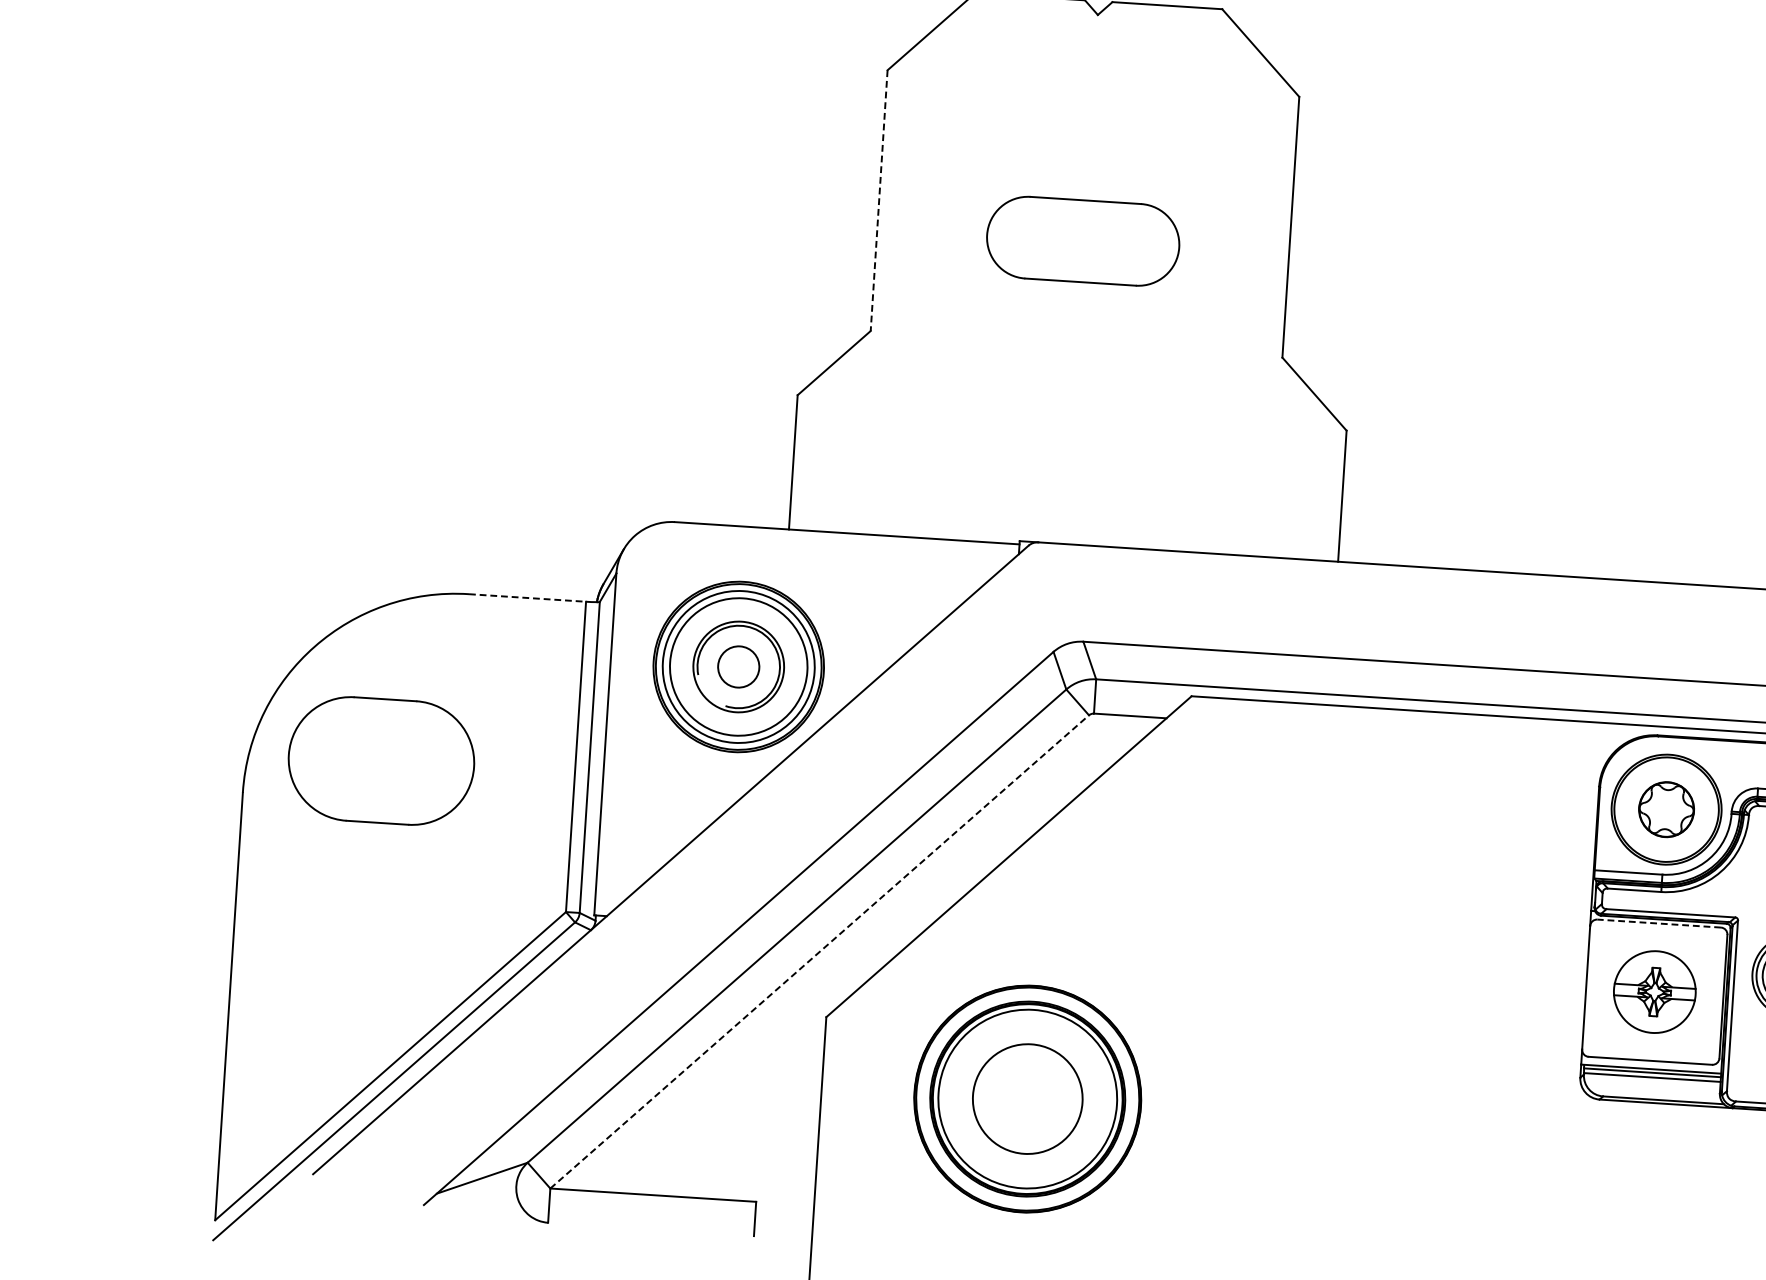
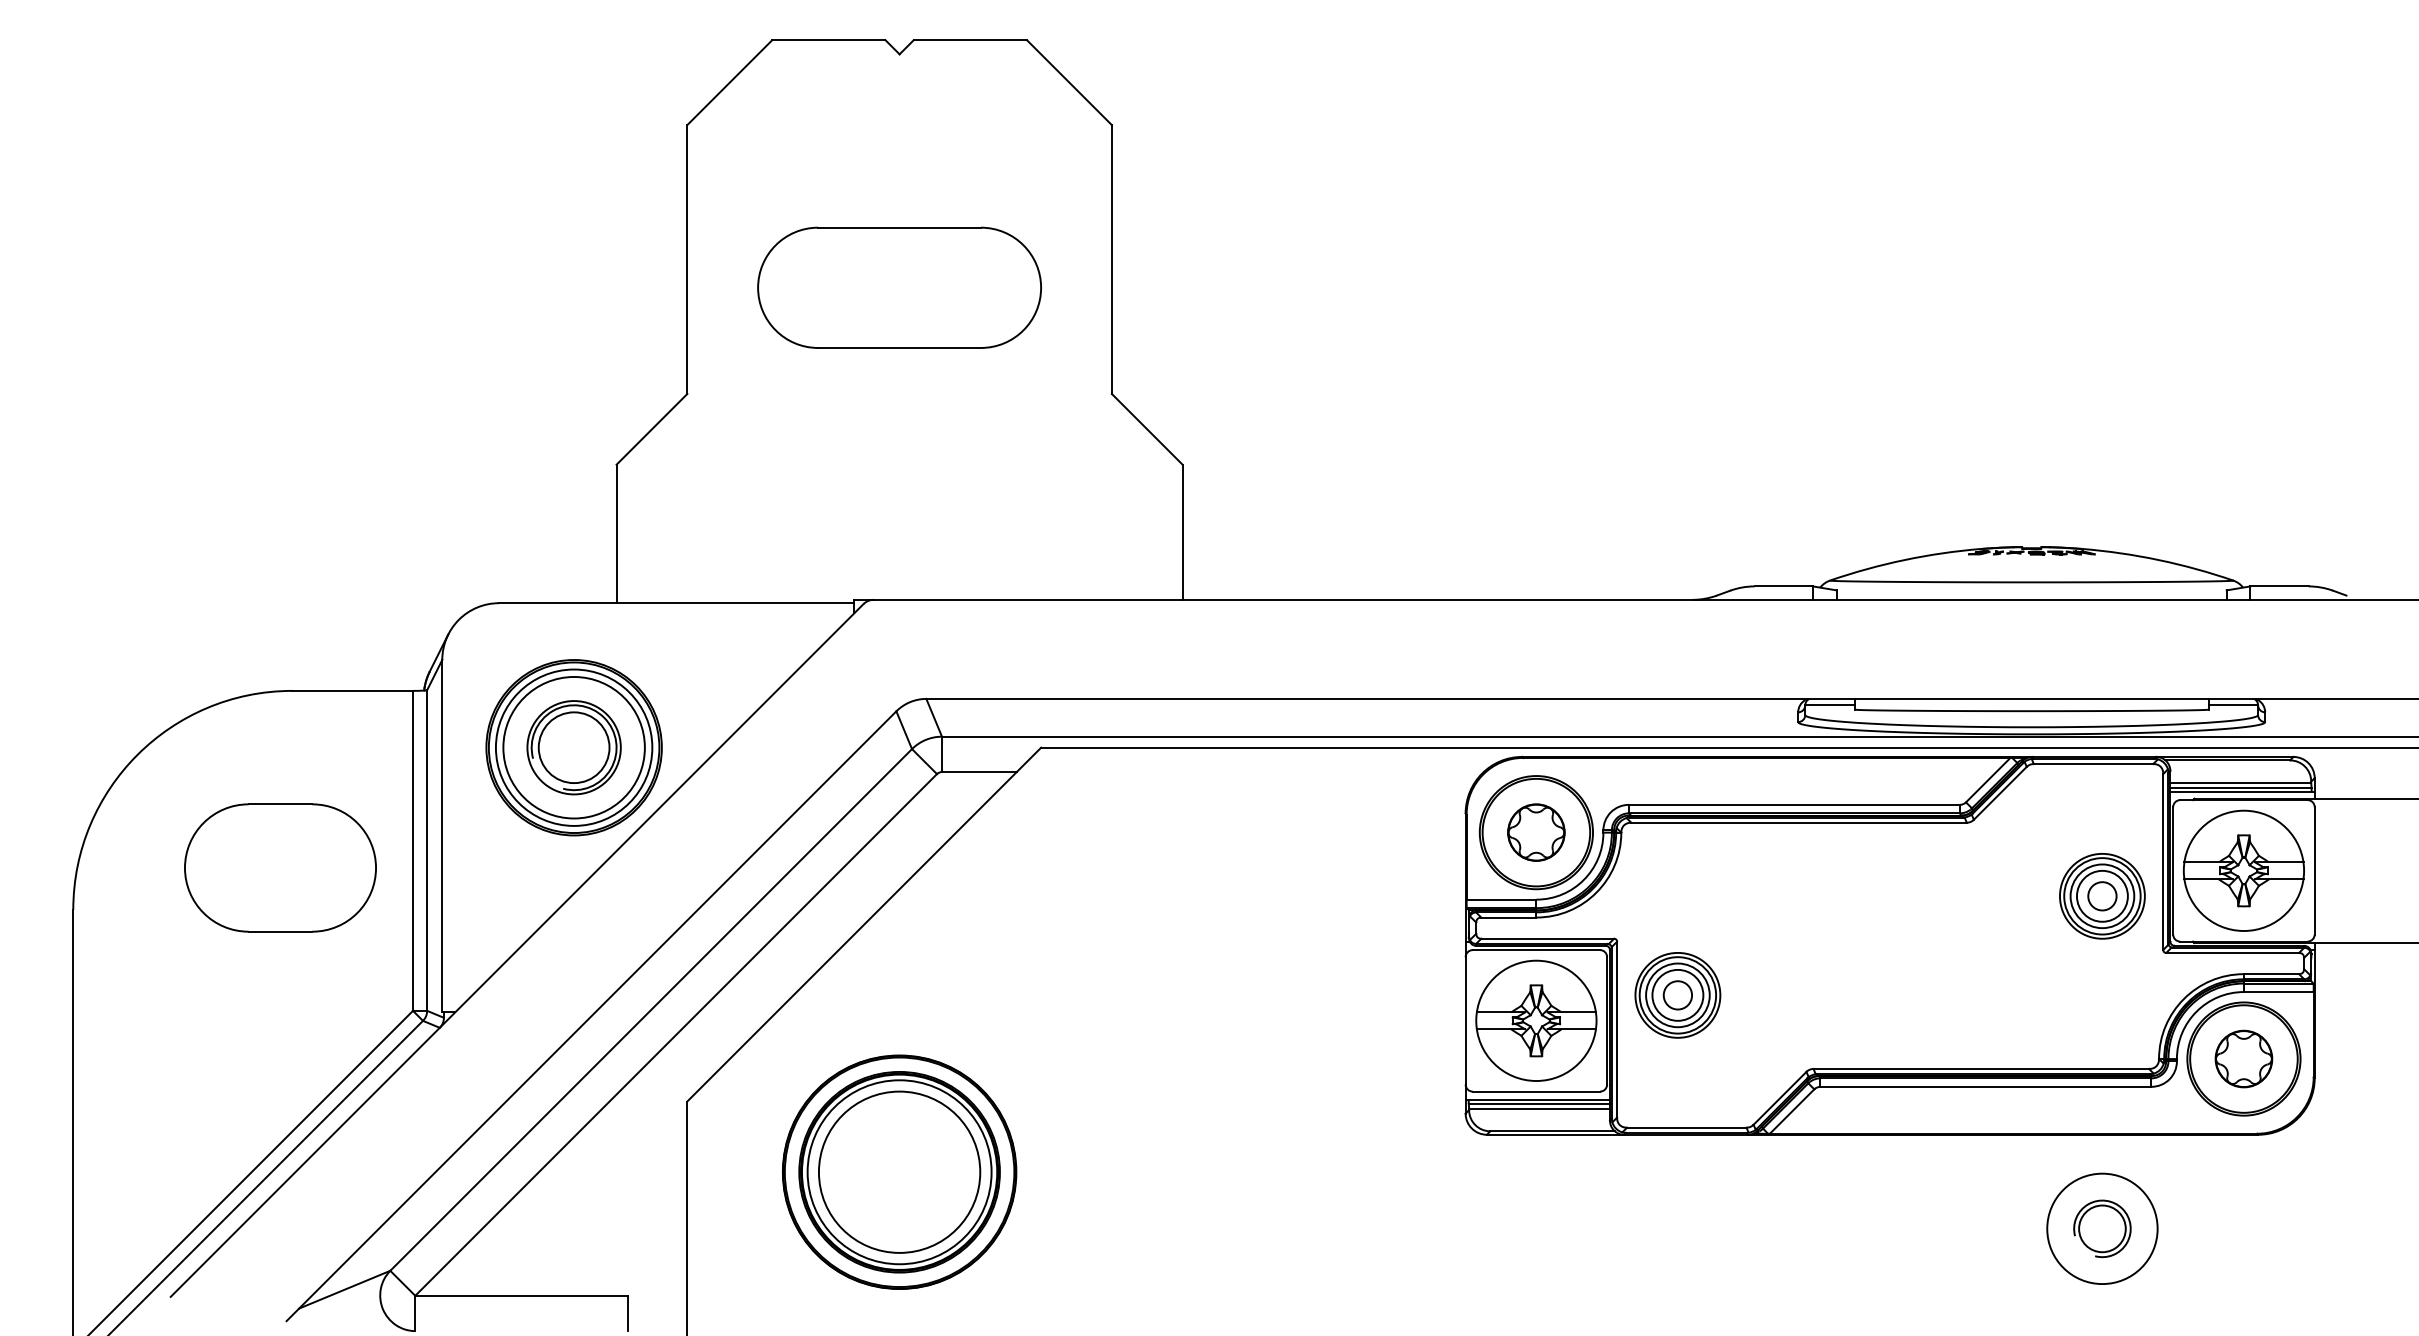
line: (879, 201) -> (687, 260), dashed -> solid
part: (1083, 241) -> (899, 287), size x1.43
line: (528, 597) -> (353, 690), dashed -> solid
circle: (738, 666) -> (573, 747), size x1.67
part: (381, 760) -> (280, 867), moved
line: (1659, 923) -> (1536, 950), dashed -> solid
line: (820, 951) -> (676, 1034), dashed -> solid
part: (1654, 991) -> (1536, 1020), size x1.43
circle: (1027, 1098) -> (899, 1171), size x1.43

